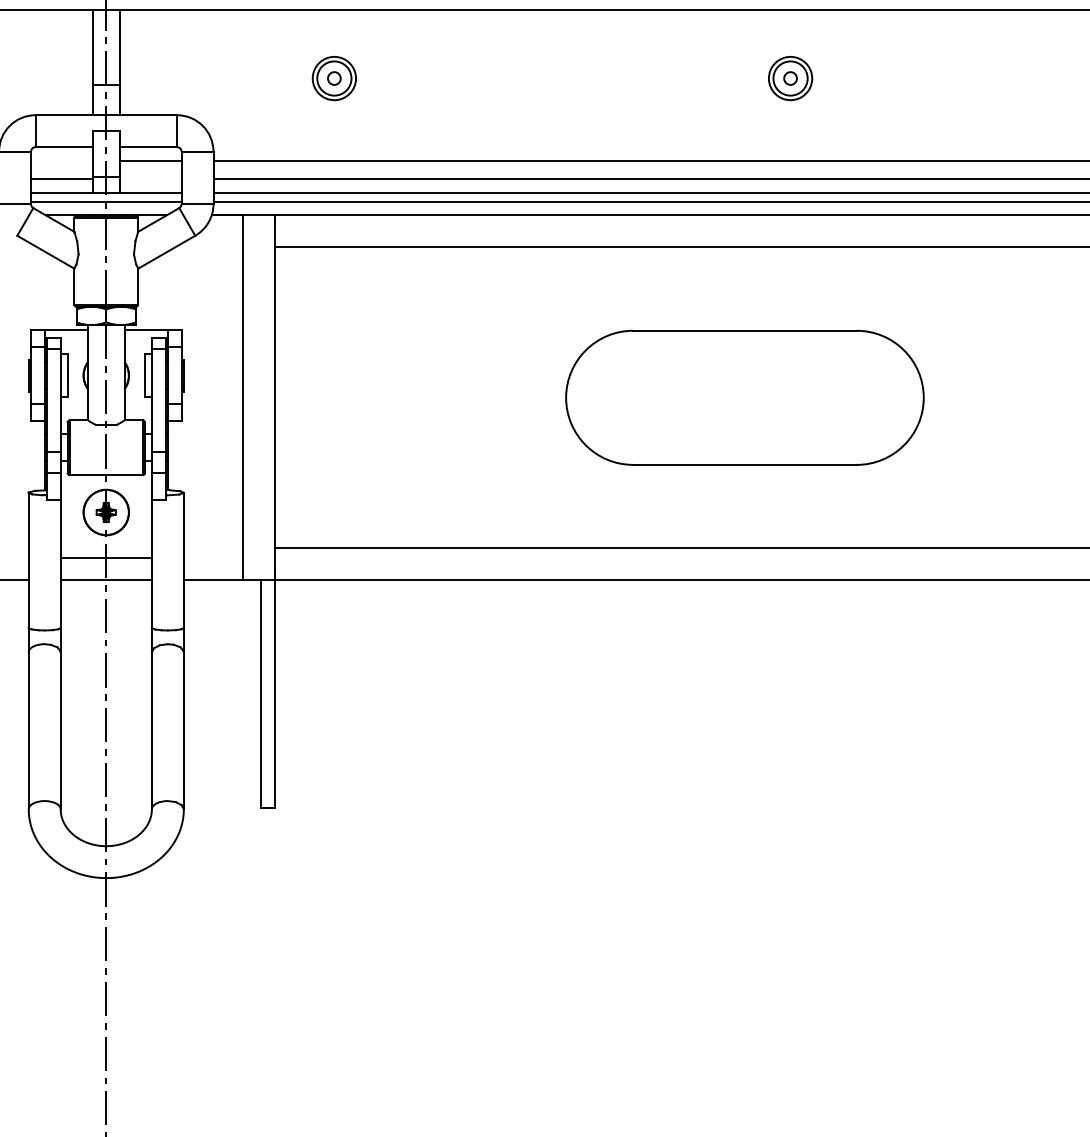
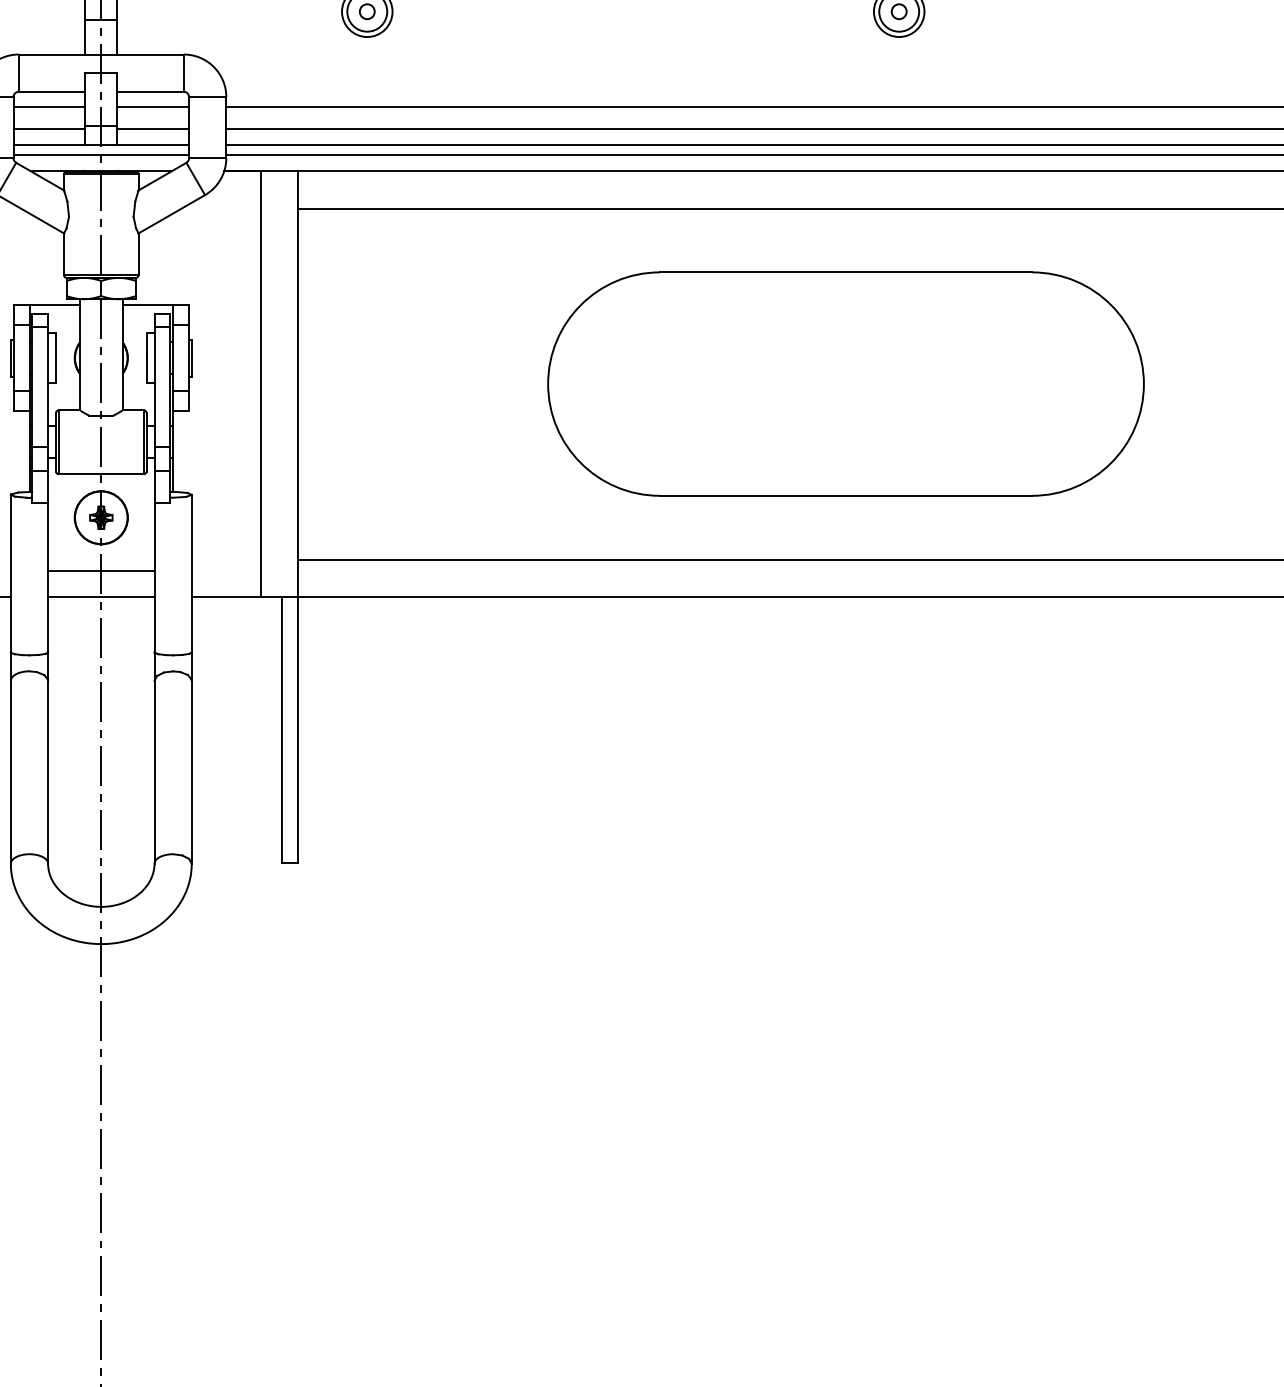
line: (61, 160) -> (49, 107), added
line: (151, 178) -> (153, 128), added
part: (744, 397) -> (845, 383), size x1.43

